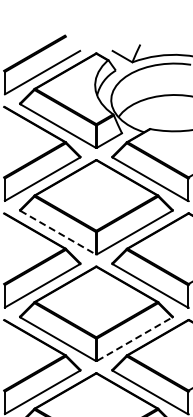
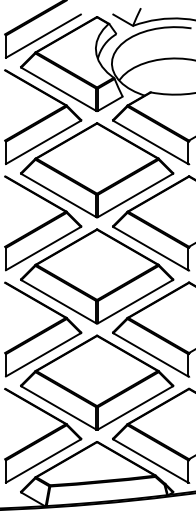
line: (58, 232) -> (59, 195), dashed -> solid
line: (134, 338) -> (135, 301), dashed -> solid

